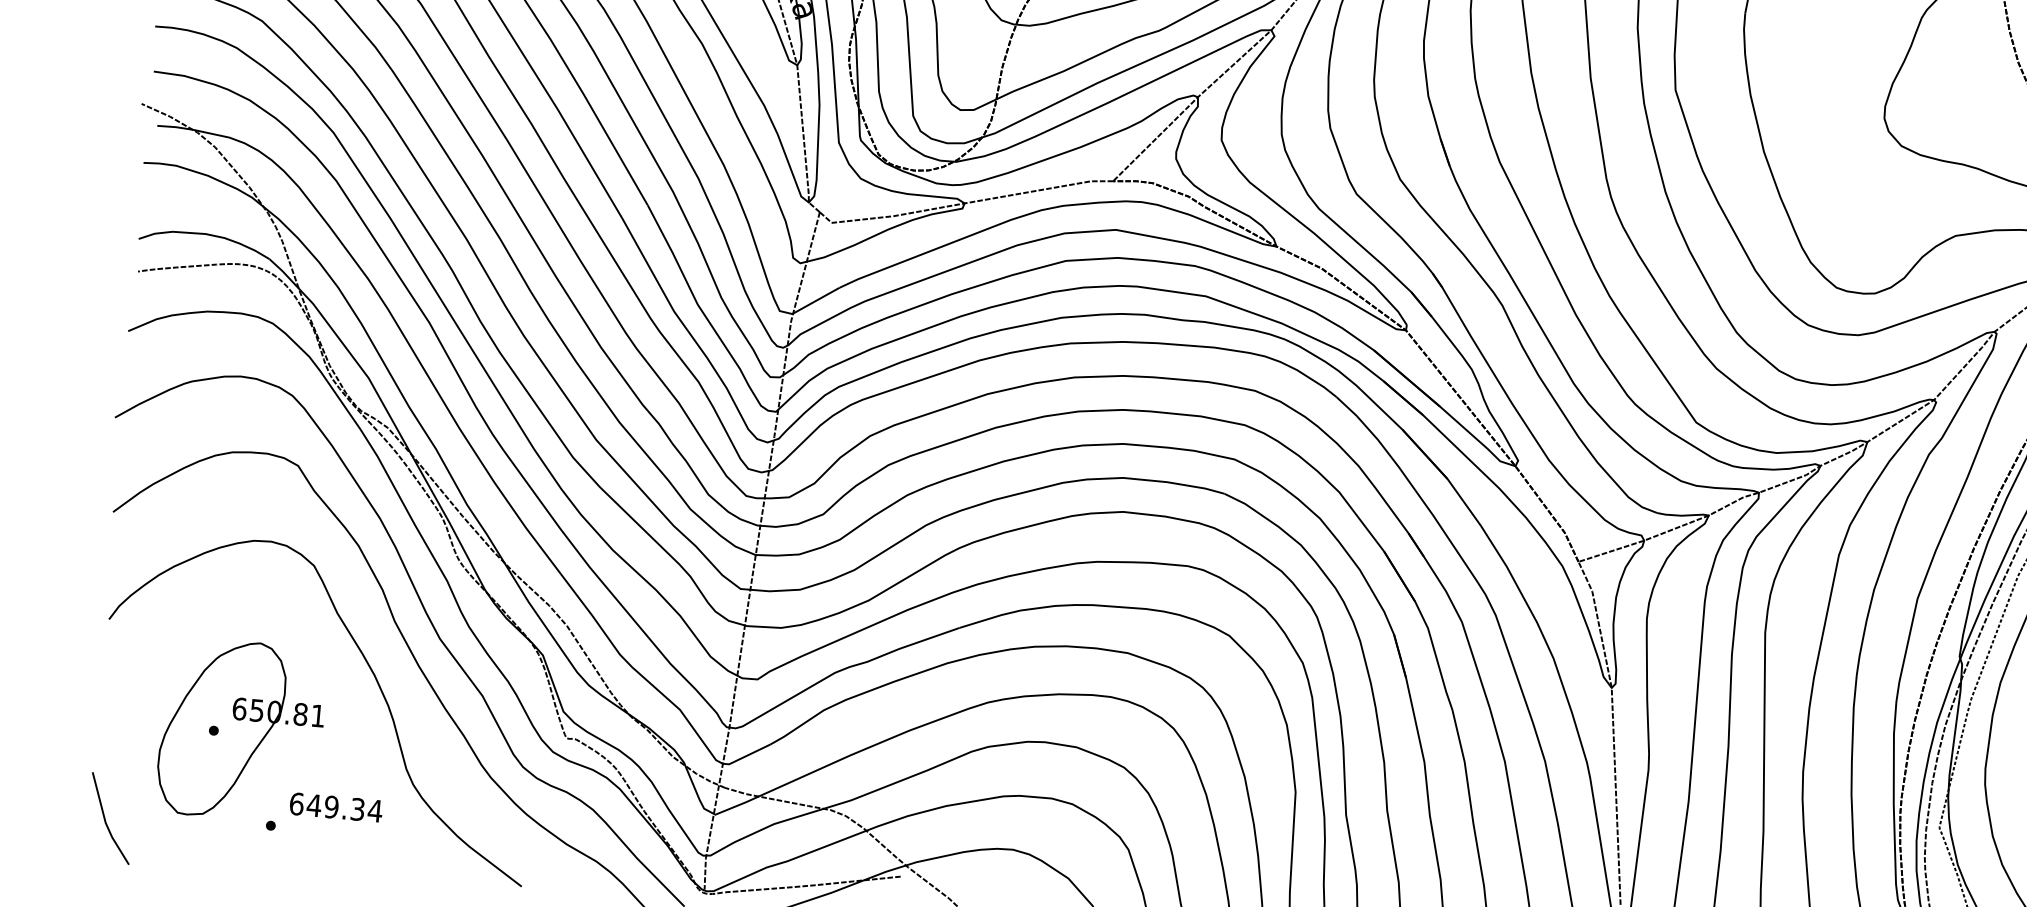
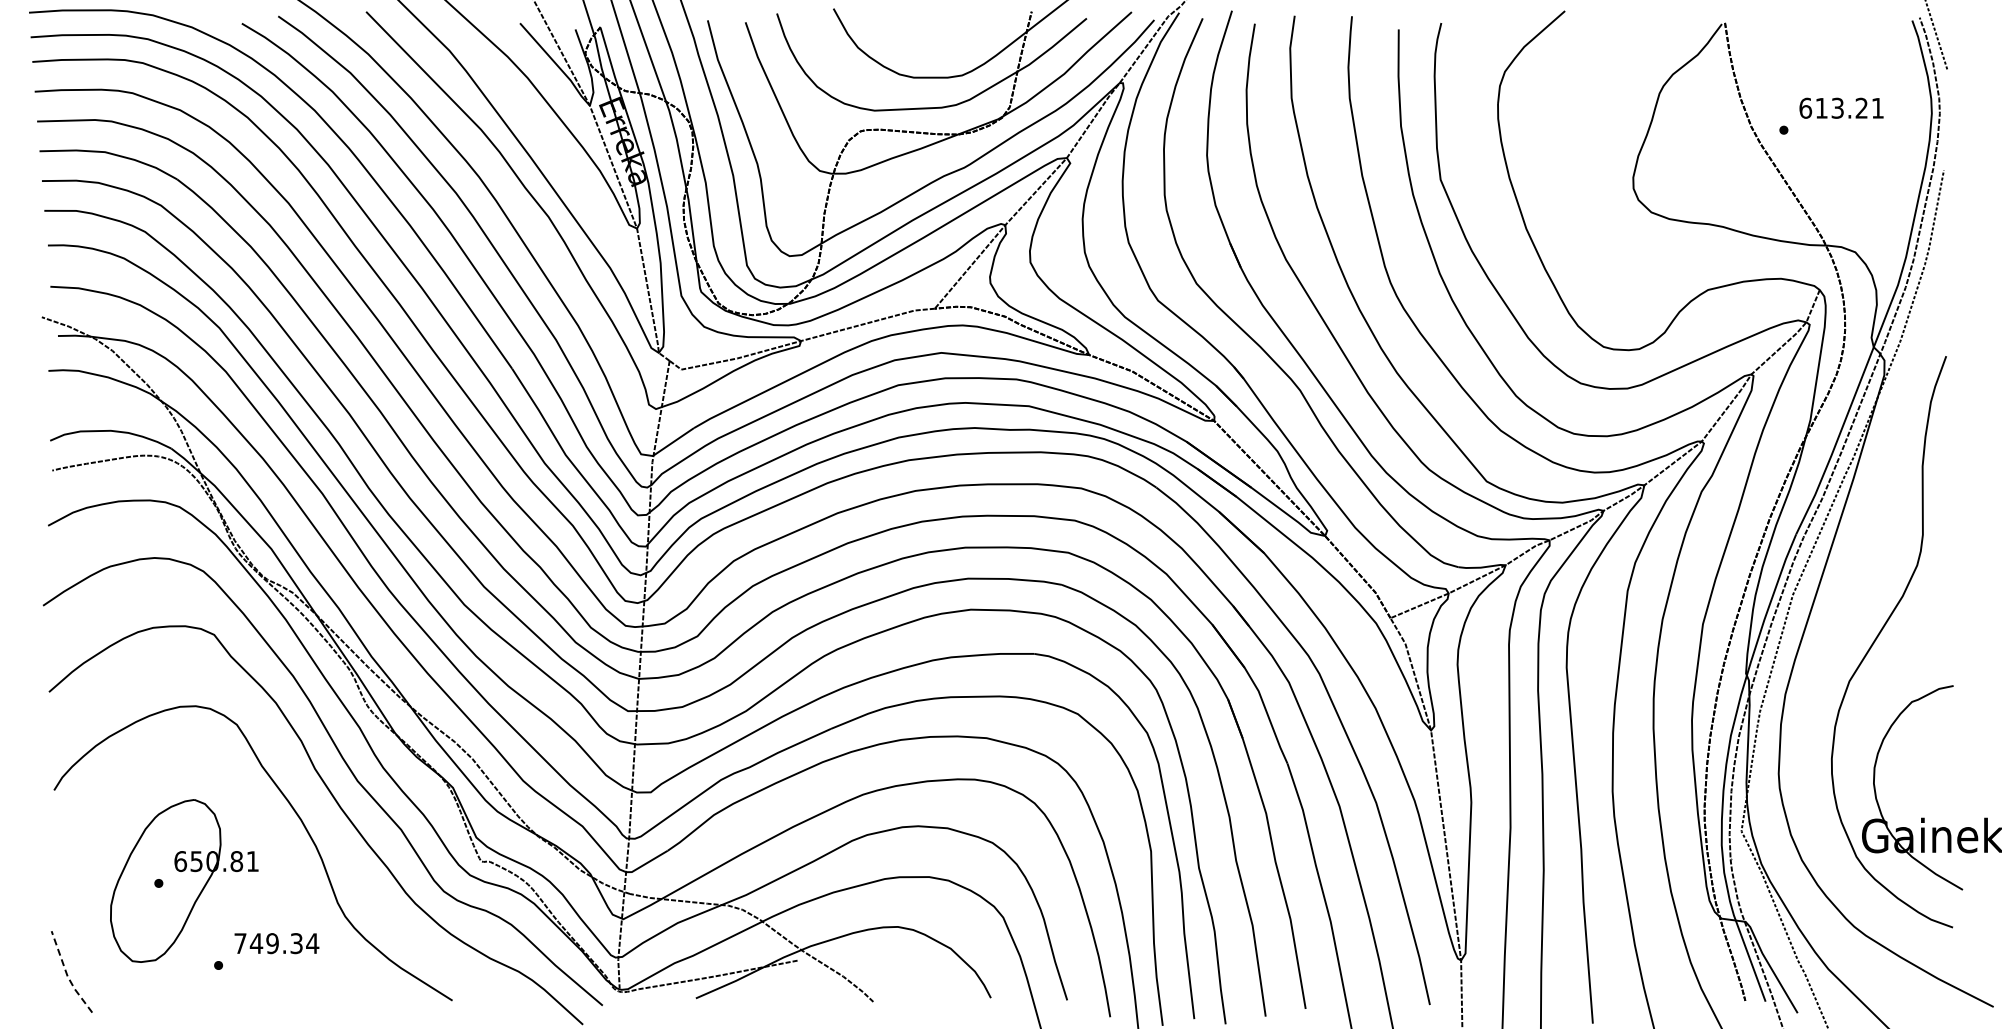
text: (296, 803) -> (240, 943), 649.34 -> 749.34
line: (105, 821) -> (67, 975), solid -> dashed

